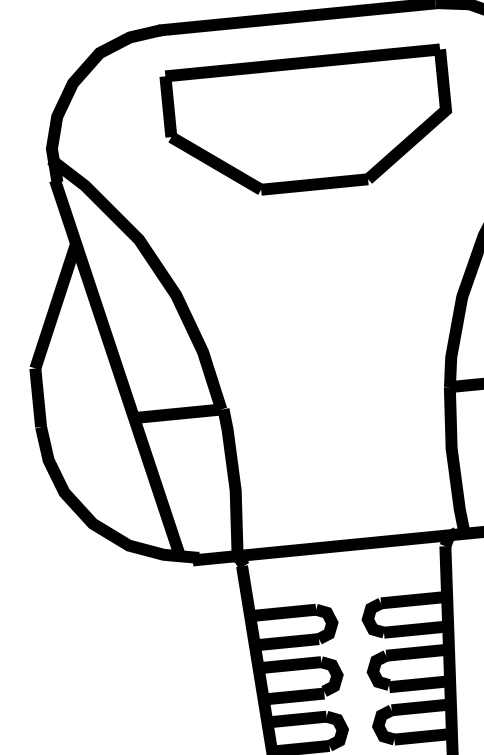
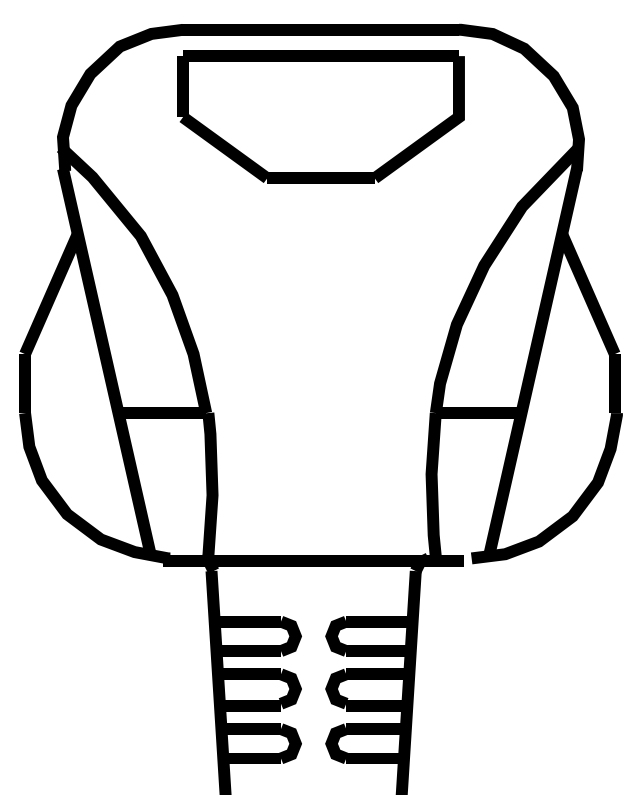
part: (308, 123) -> (320, 116), moved

